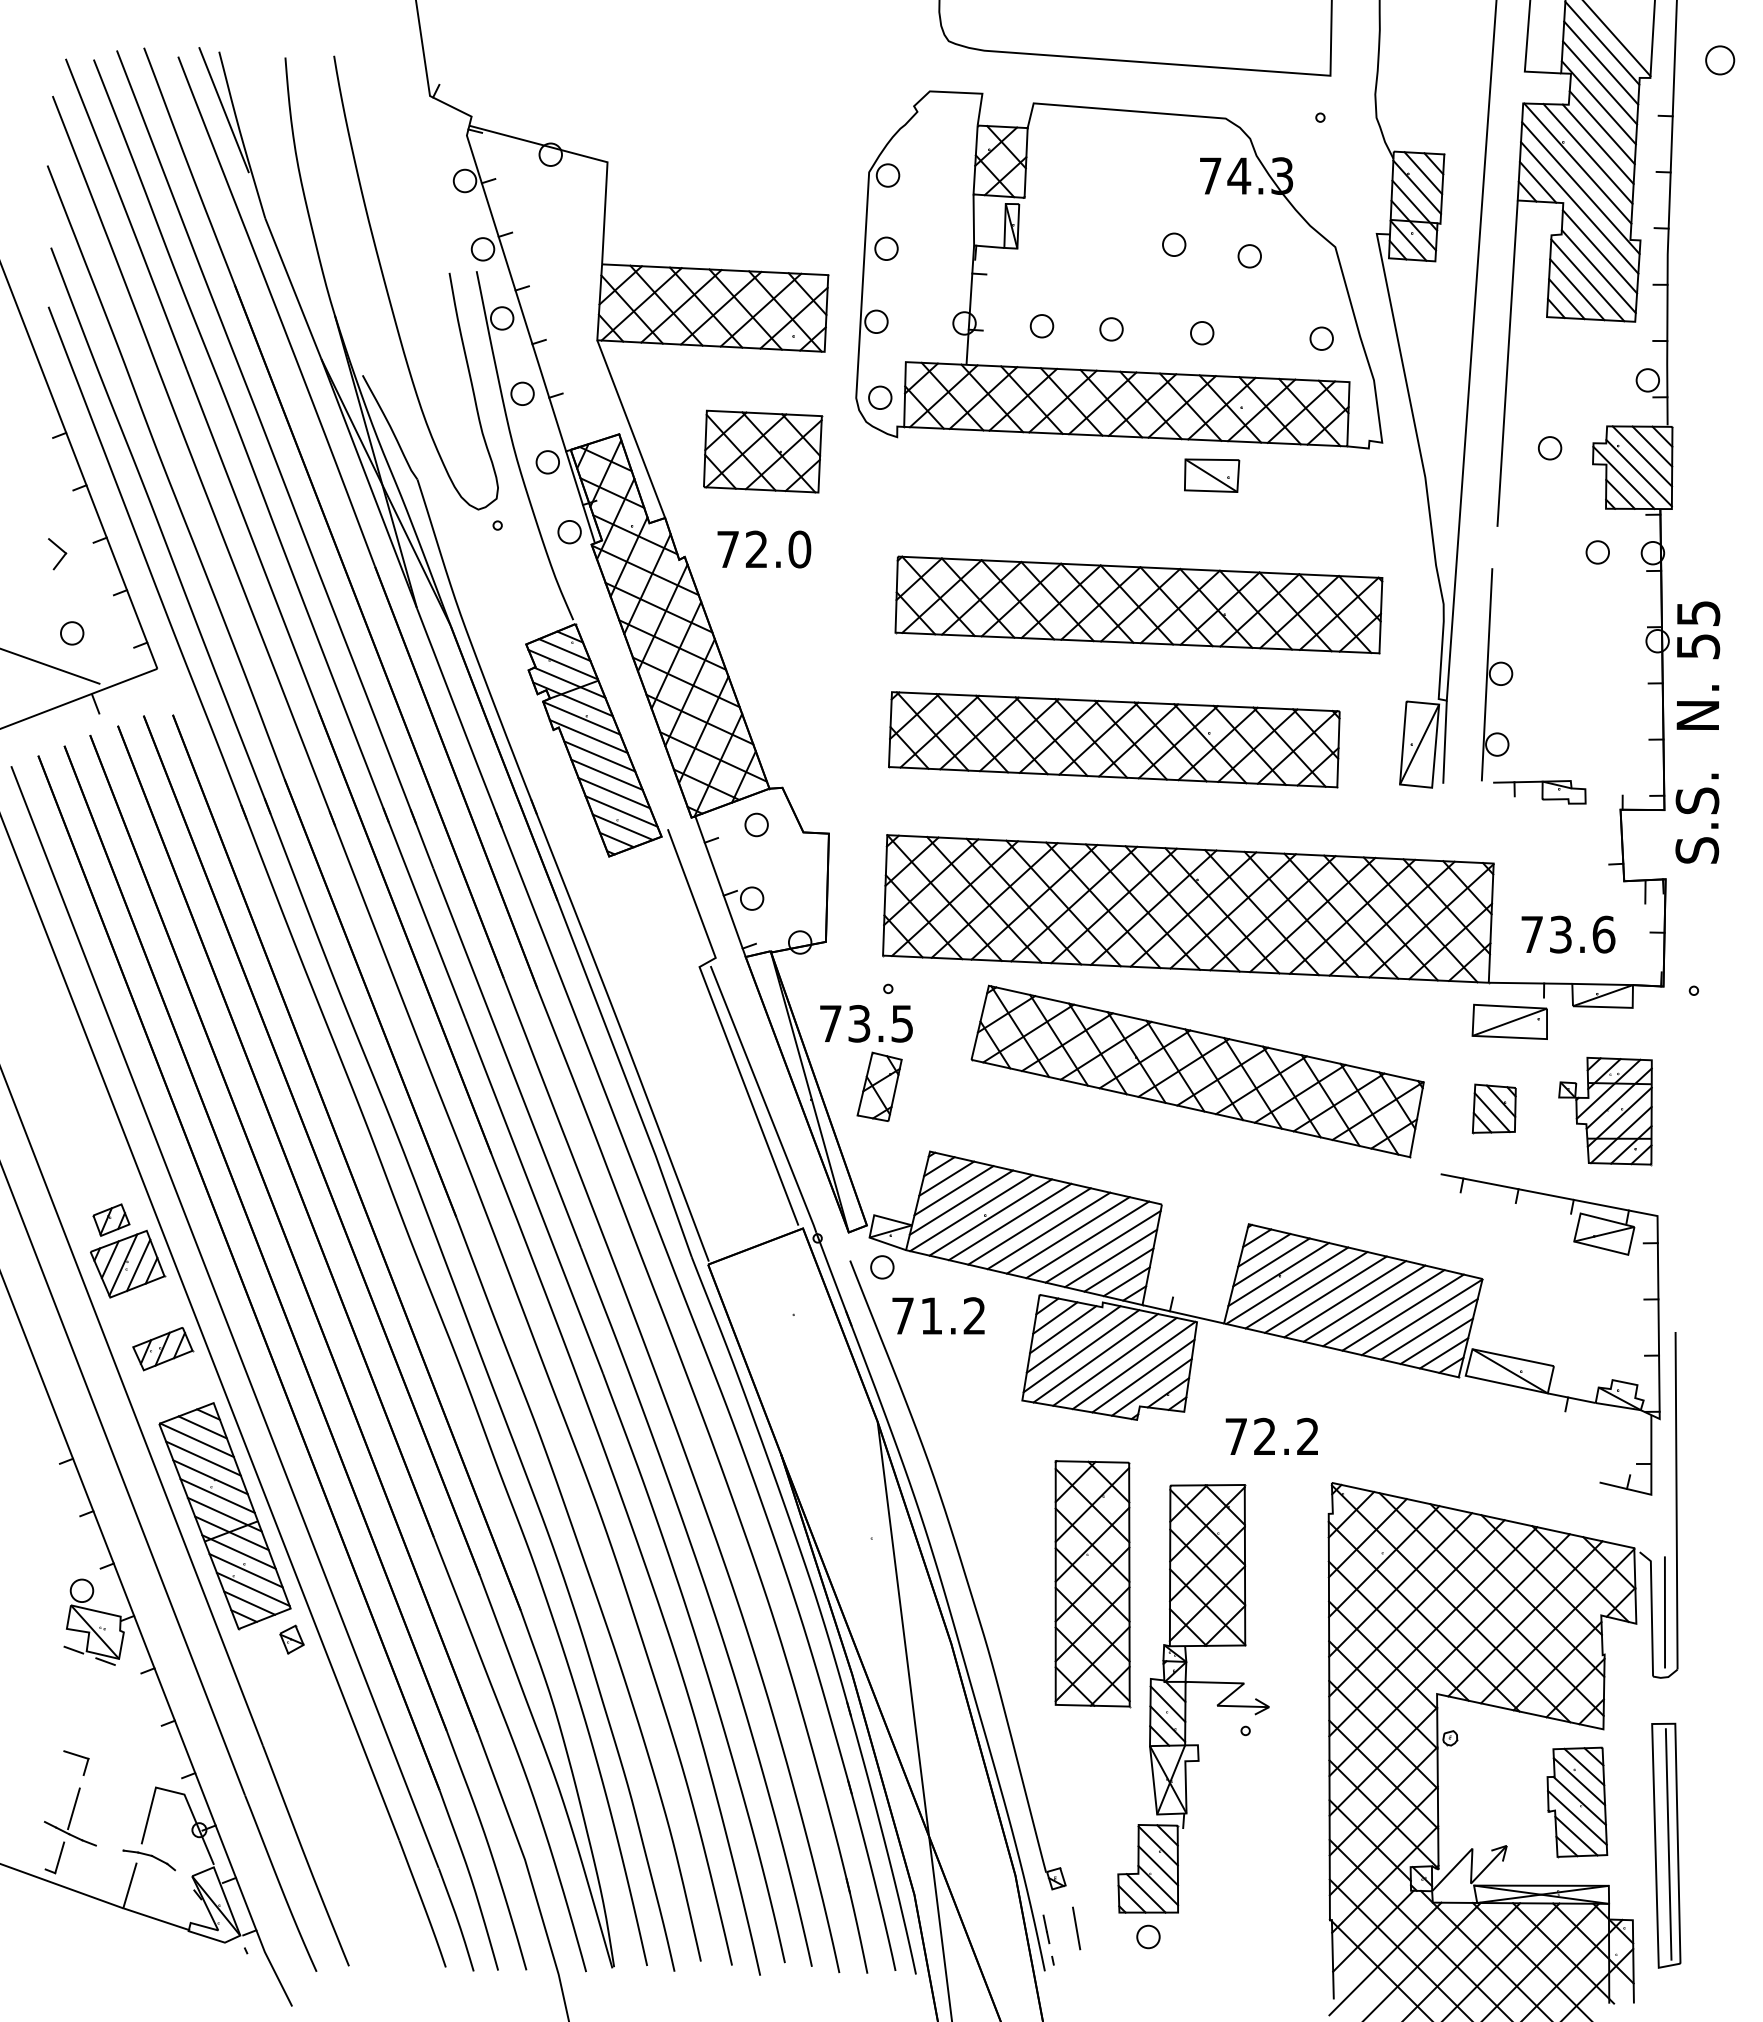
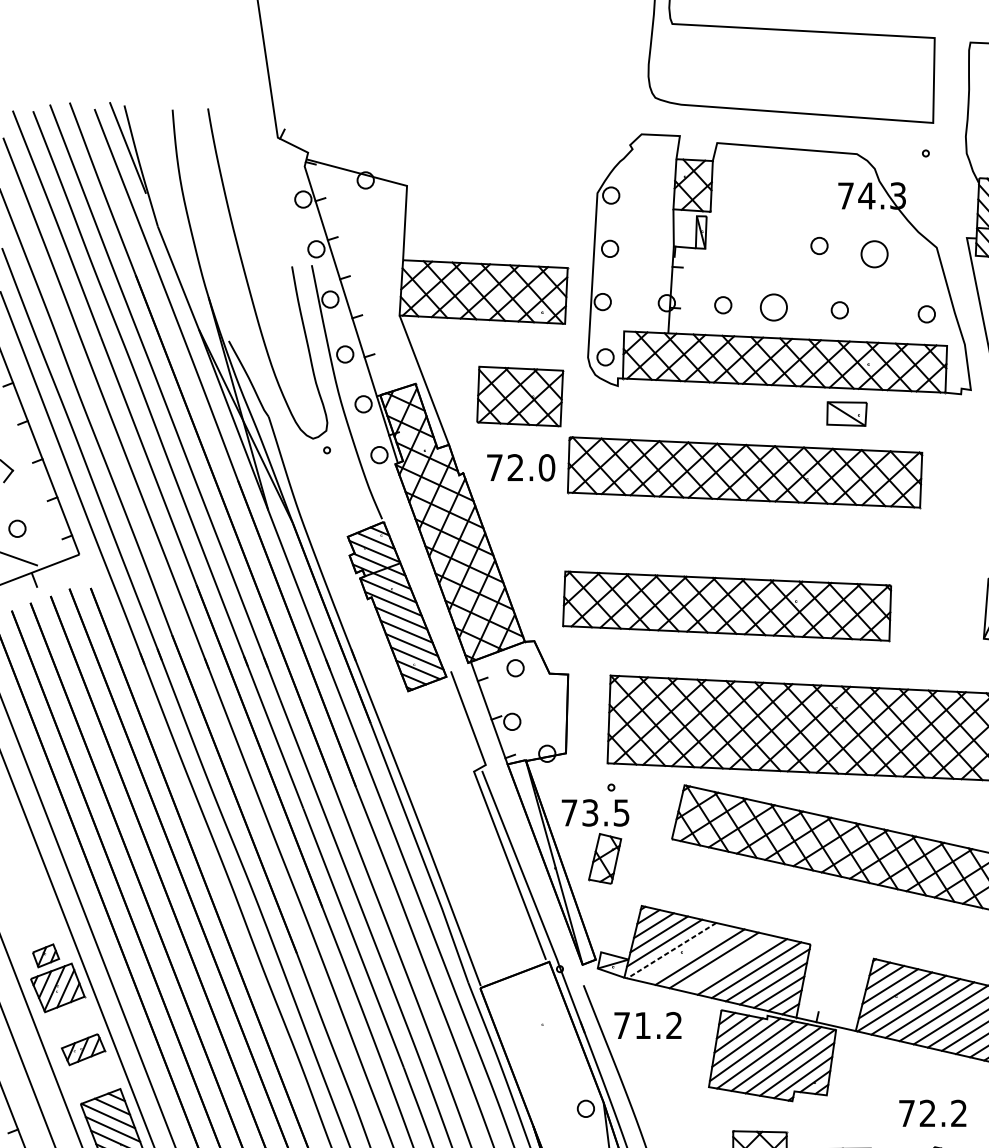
part: (1249, 256) -> (874, 254), size x1.6
part: (1111, 329) -> (773, 307), size x1.6
part: (1138, 604) -> (744, 472), moved
part: (1114, 739) -> (727, 606), moved
line: (970, 1213) -> (671, 951), solid -> dashed
line: (990, 1217) -> (685, 953), removed
line: (1048, 1230) -> (727, 963), removed
part: (882, 1267) -> (586, 1108), moved
text: (1271, 1435) -> (932, 1112), moved

